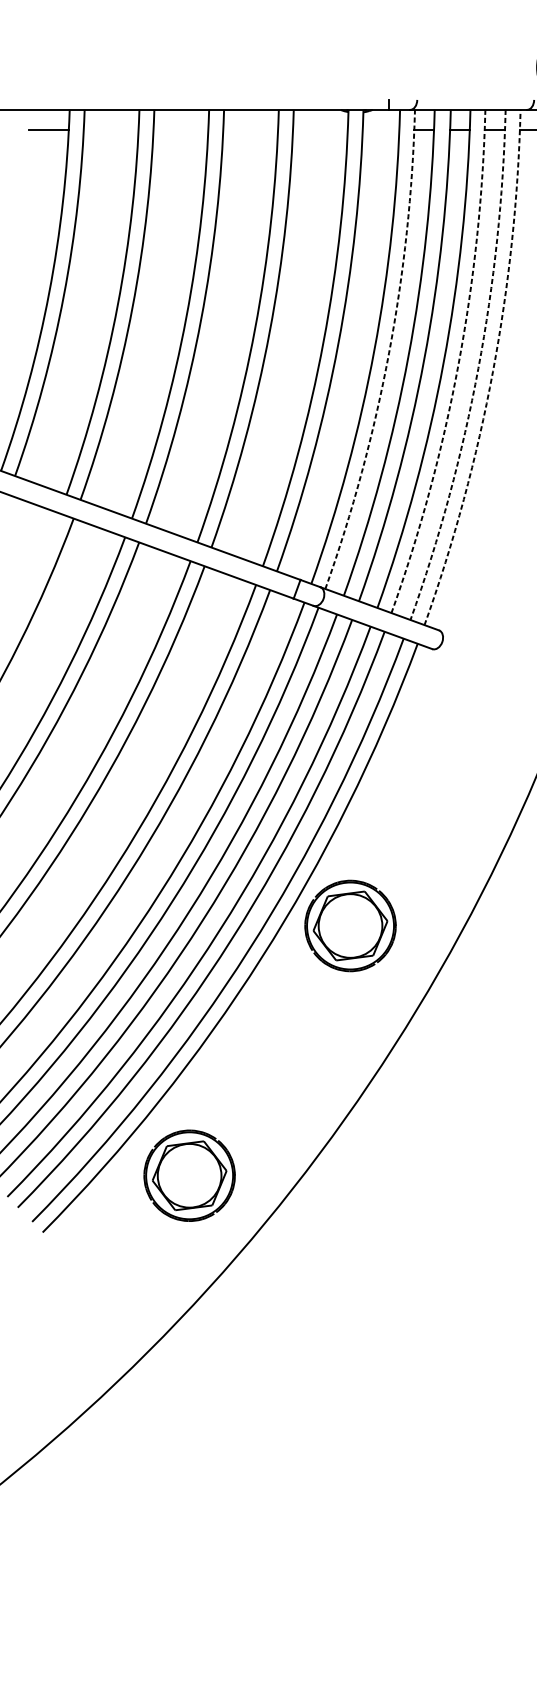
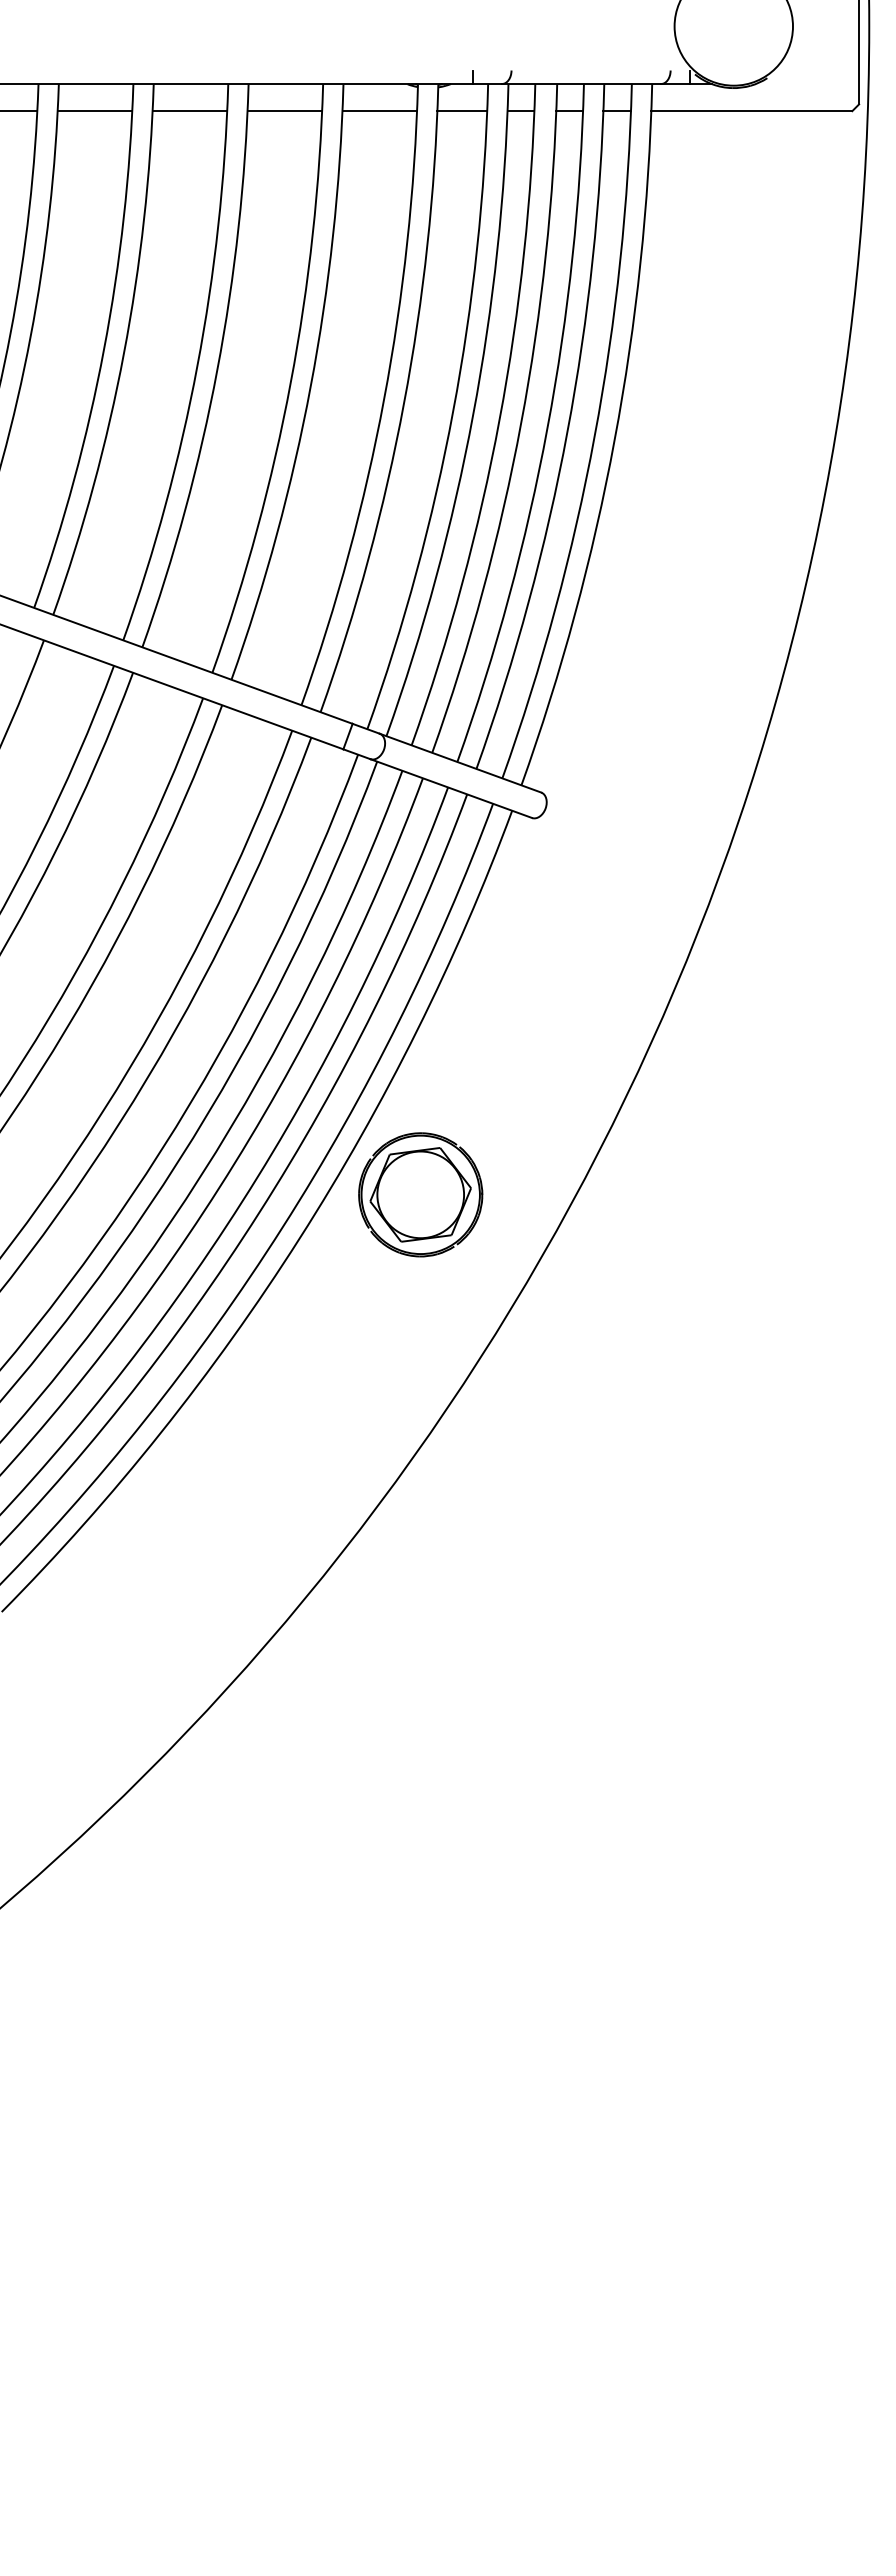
line: (110, 130) -> (94, 111), added
line: (180, 130) -> (189, 111), added
line: (250, 130) -> (284, 111), added
line: (320, 130) -> (379, 111), added
line: (381, 130) -> (462, 111), added
arc: (389, 353) -> (473, 415), dashed -> solid
arc: (458, 365) -> (567, 431), dashed -> solid
arc: (478, 368) -> (594, 436), dashed -> solid
arc: (492, 371) -> (614, 439), dashed -> solid
part: (189, 1175) -> (201, 1534), removed

